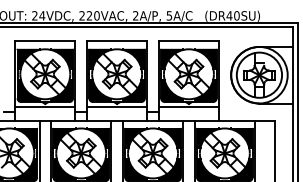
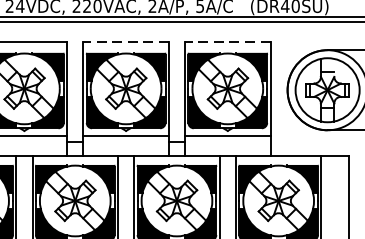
line: (116, 41) -> (125, 42), solid -> dashed
line: (188, 41) -> (227, 42), solid -> dashed

